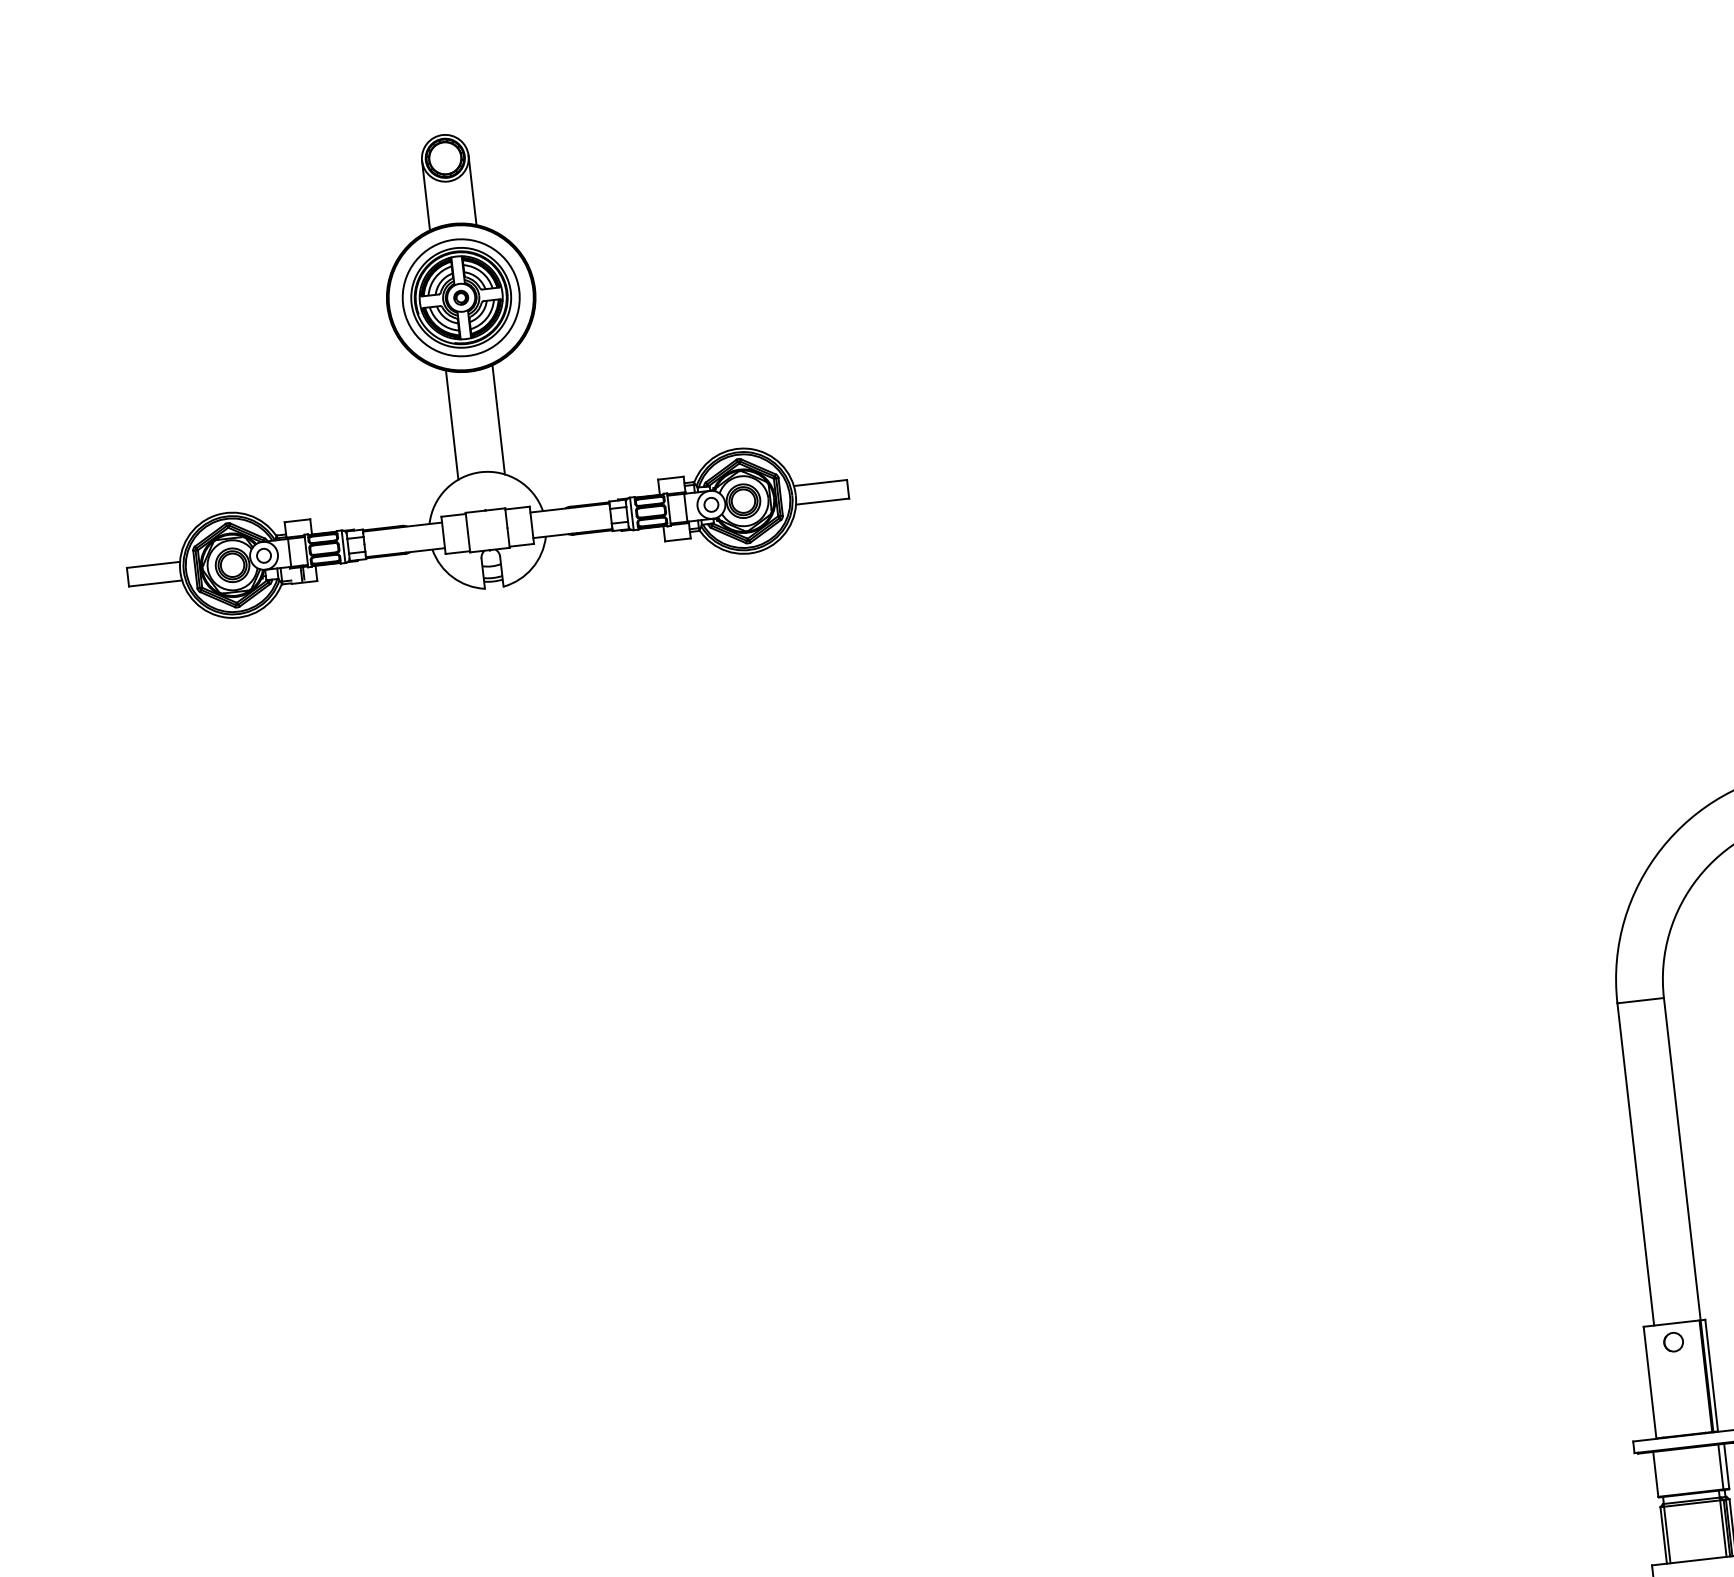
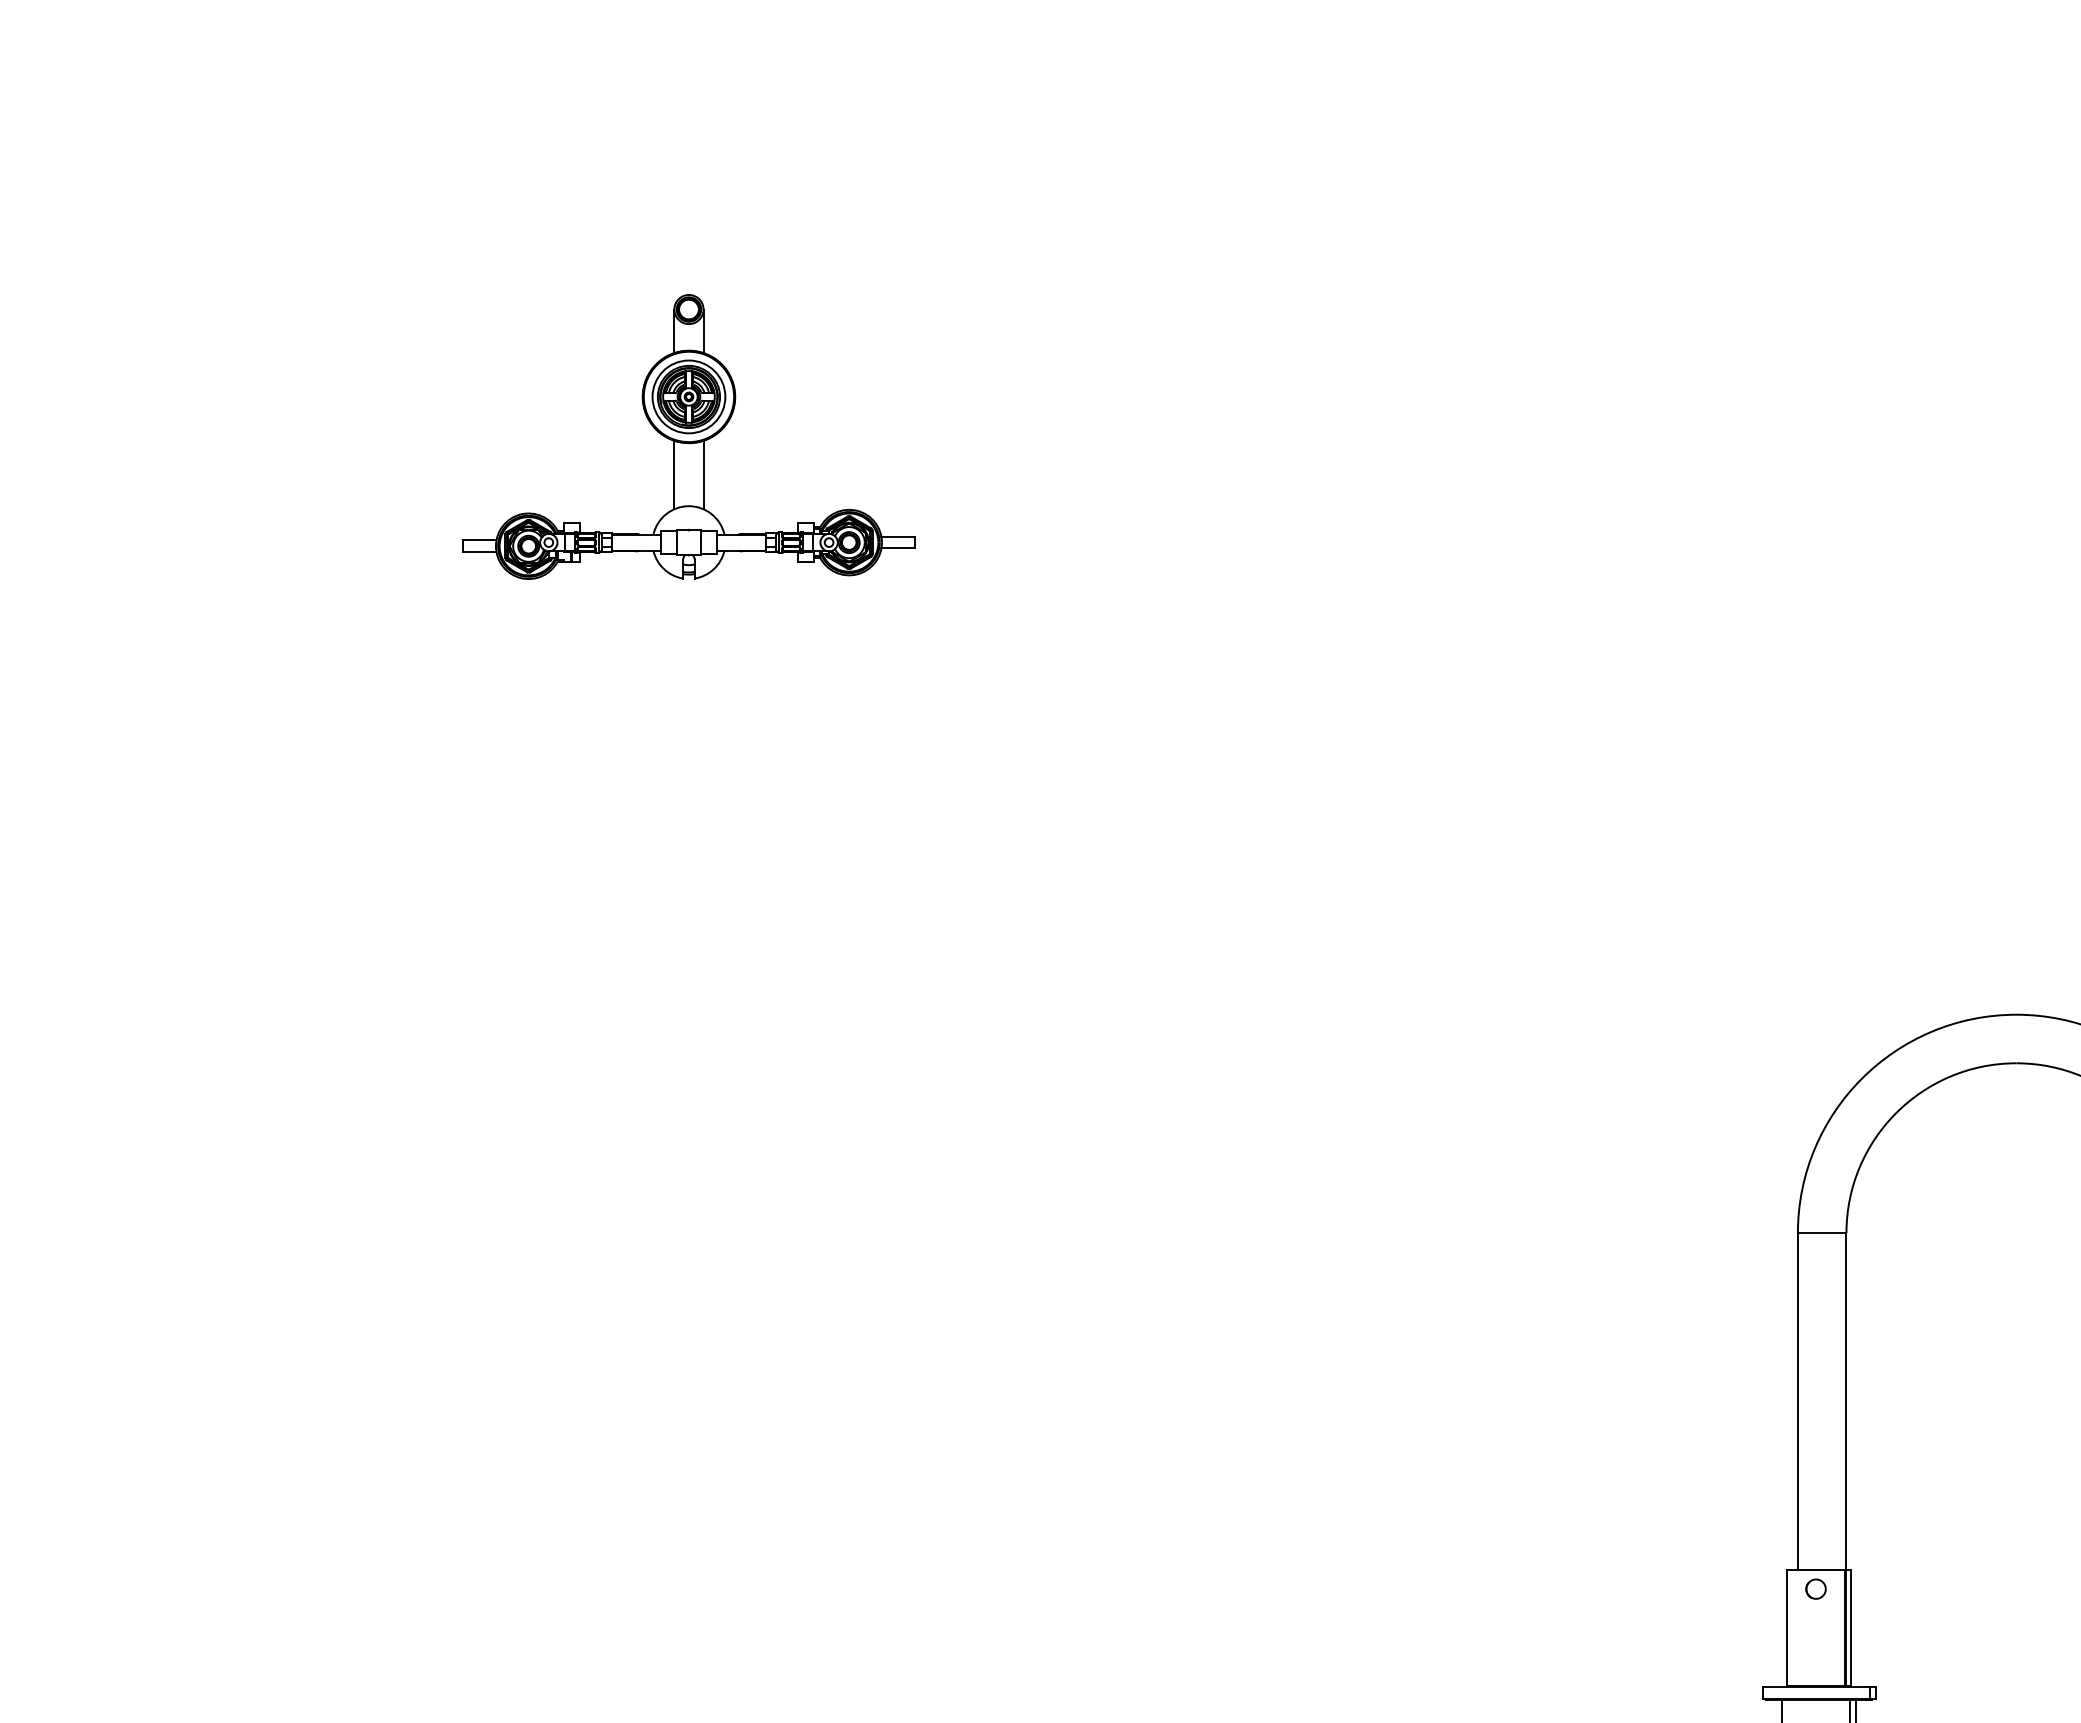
part: (468, 361) -> (688, 436), size x0.6

